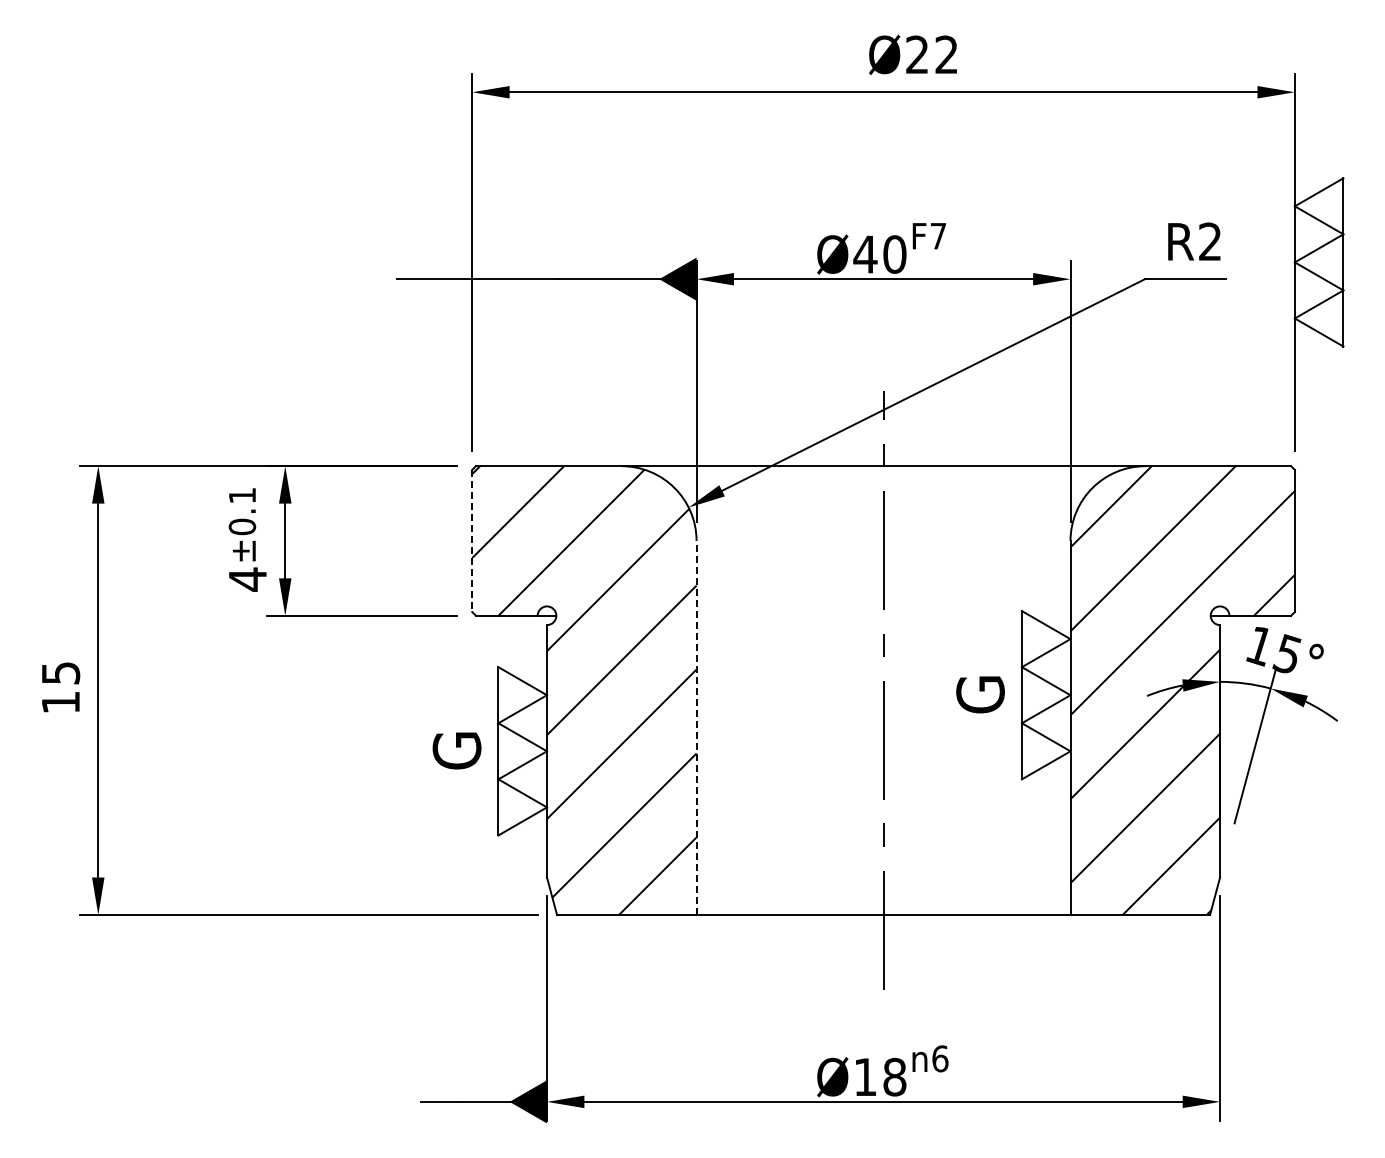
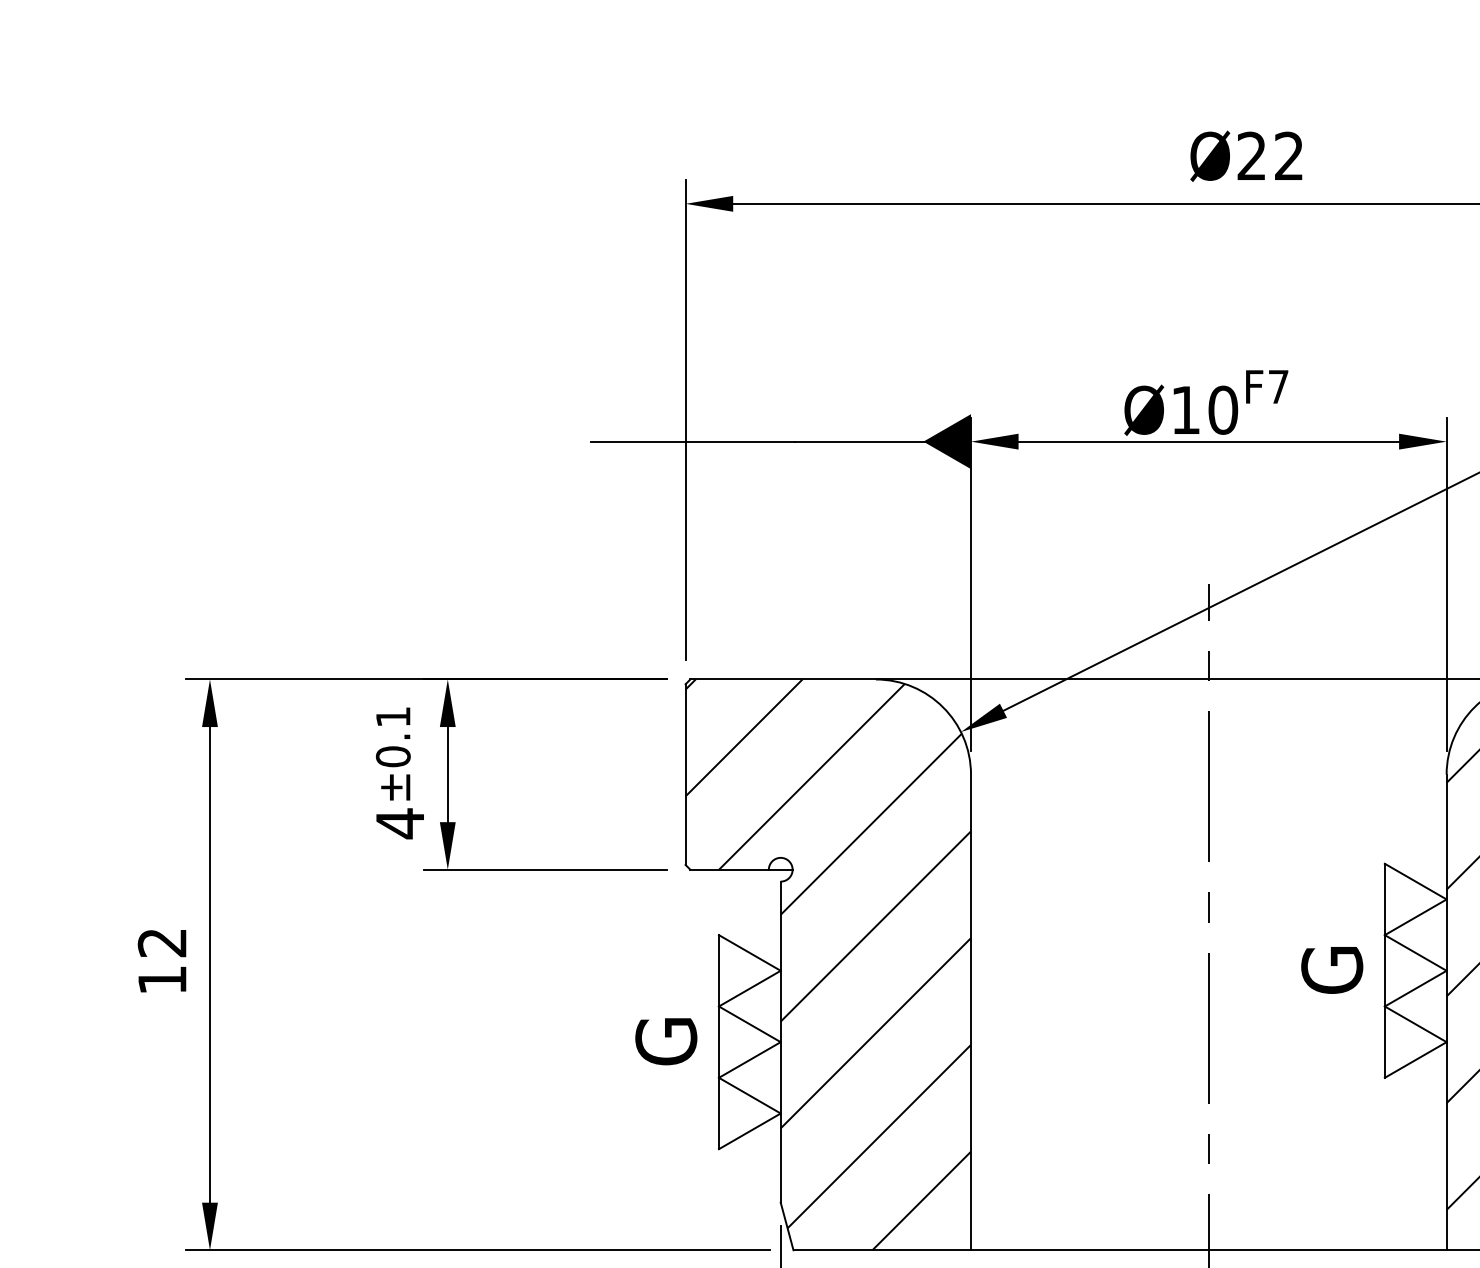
text: (865, 254) -> (1185, 410), Ø40 -> Ø10
line: (472, 541) -> (685, 775), dashed -> solid
text: (60, 673) -> (161, 943), 15 -> 12
line: (696, 727) -> (970, 1011), dashed -> solid

